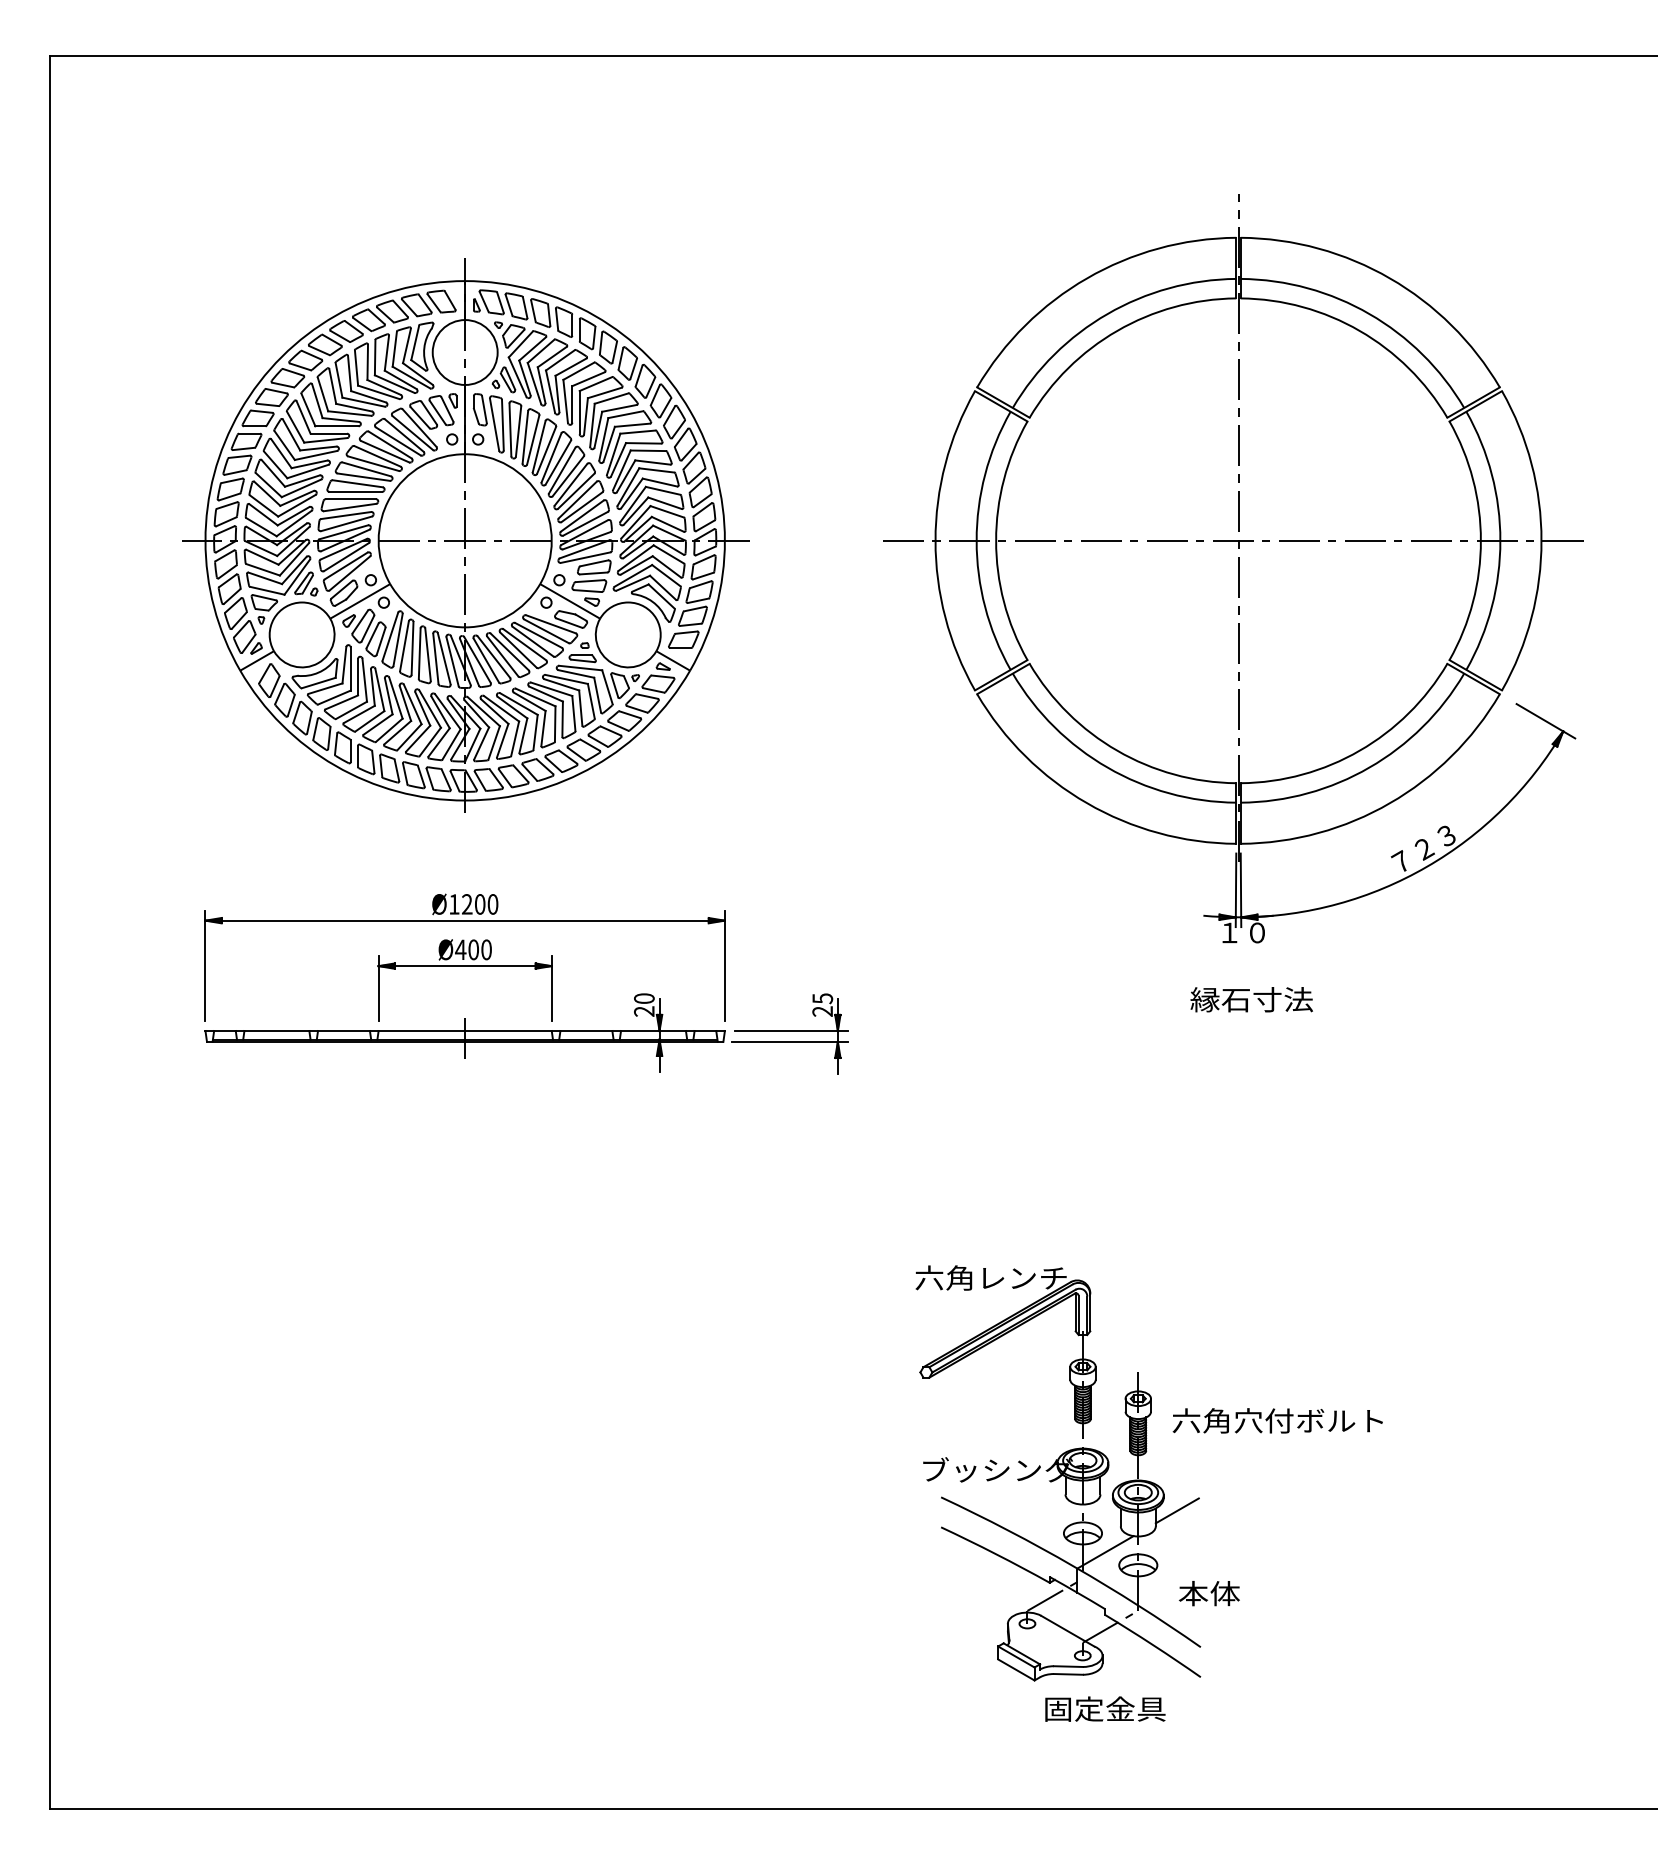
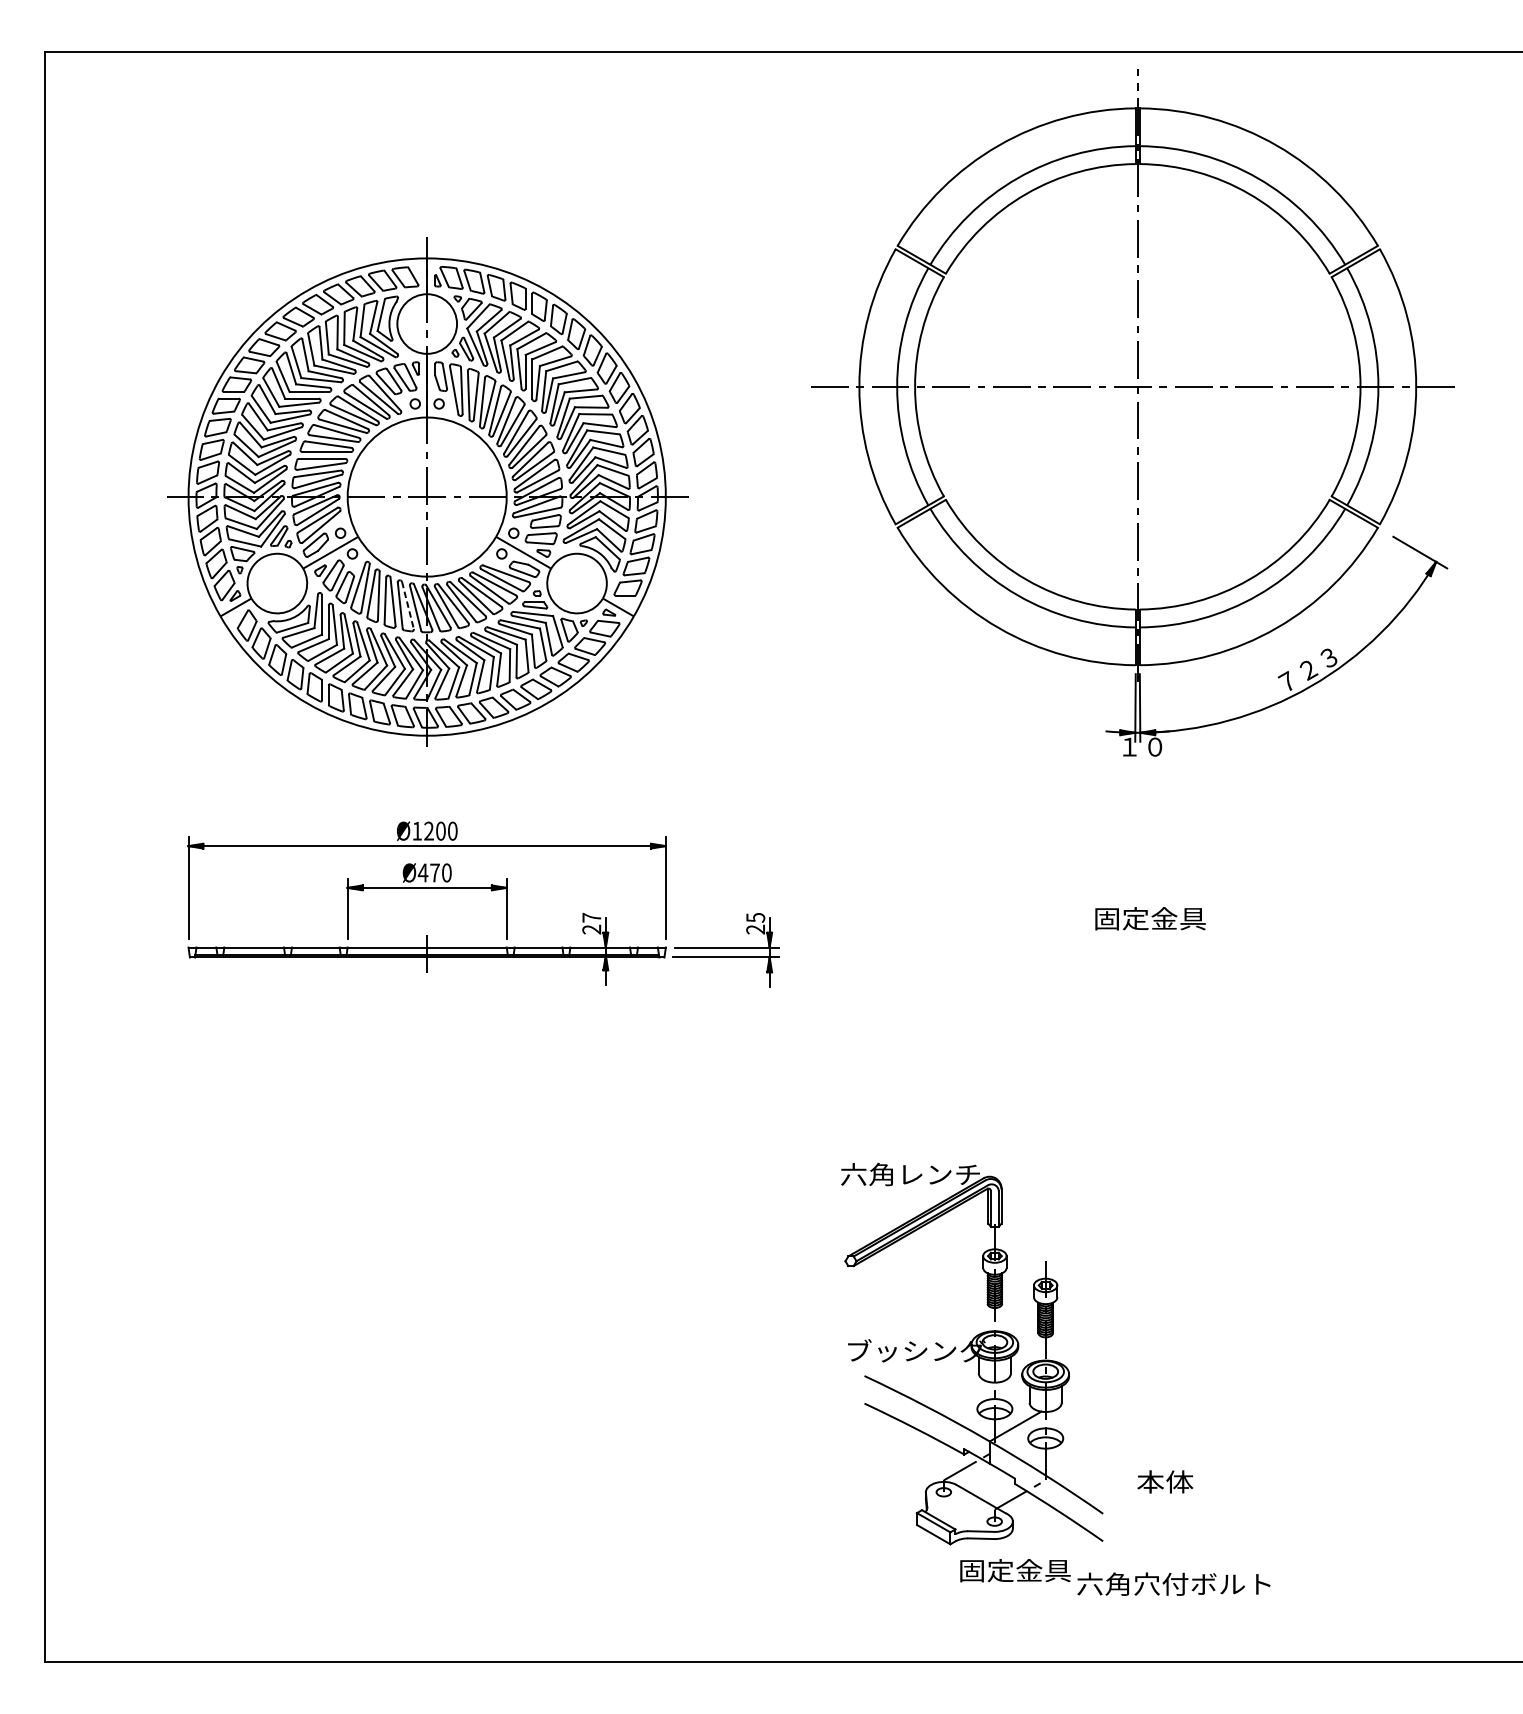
part: (1233, 568) -> (1133, 412), moved
line: (444, 659) -> (408, 606), solid -> dashed
text: (473, 949) -> (434, 872), Ø400 -> Ø470
text: (644, 998) -> (591, 917), 20 -> 27
text: (1251, 999) -> (1149, 918), 縁石寸法 -> 固定金具
text: (1277, 1420) -> (1173, 1583), moved
line: (1176, 1510) -> (1080, 1388), removed
text: (1209, 1593) -> (1165, 1481), moved

